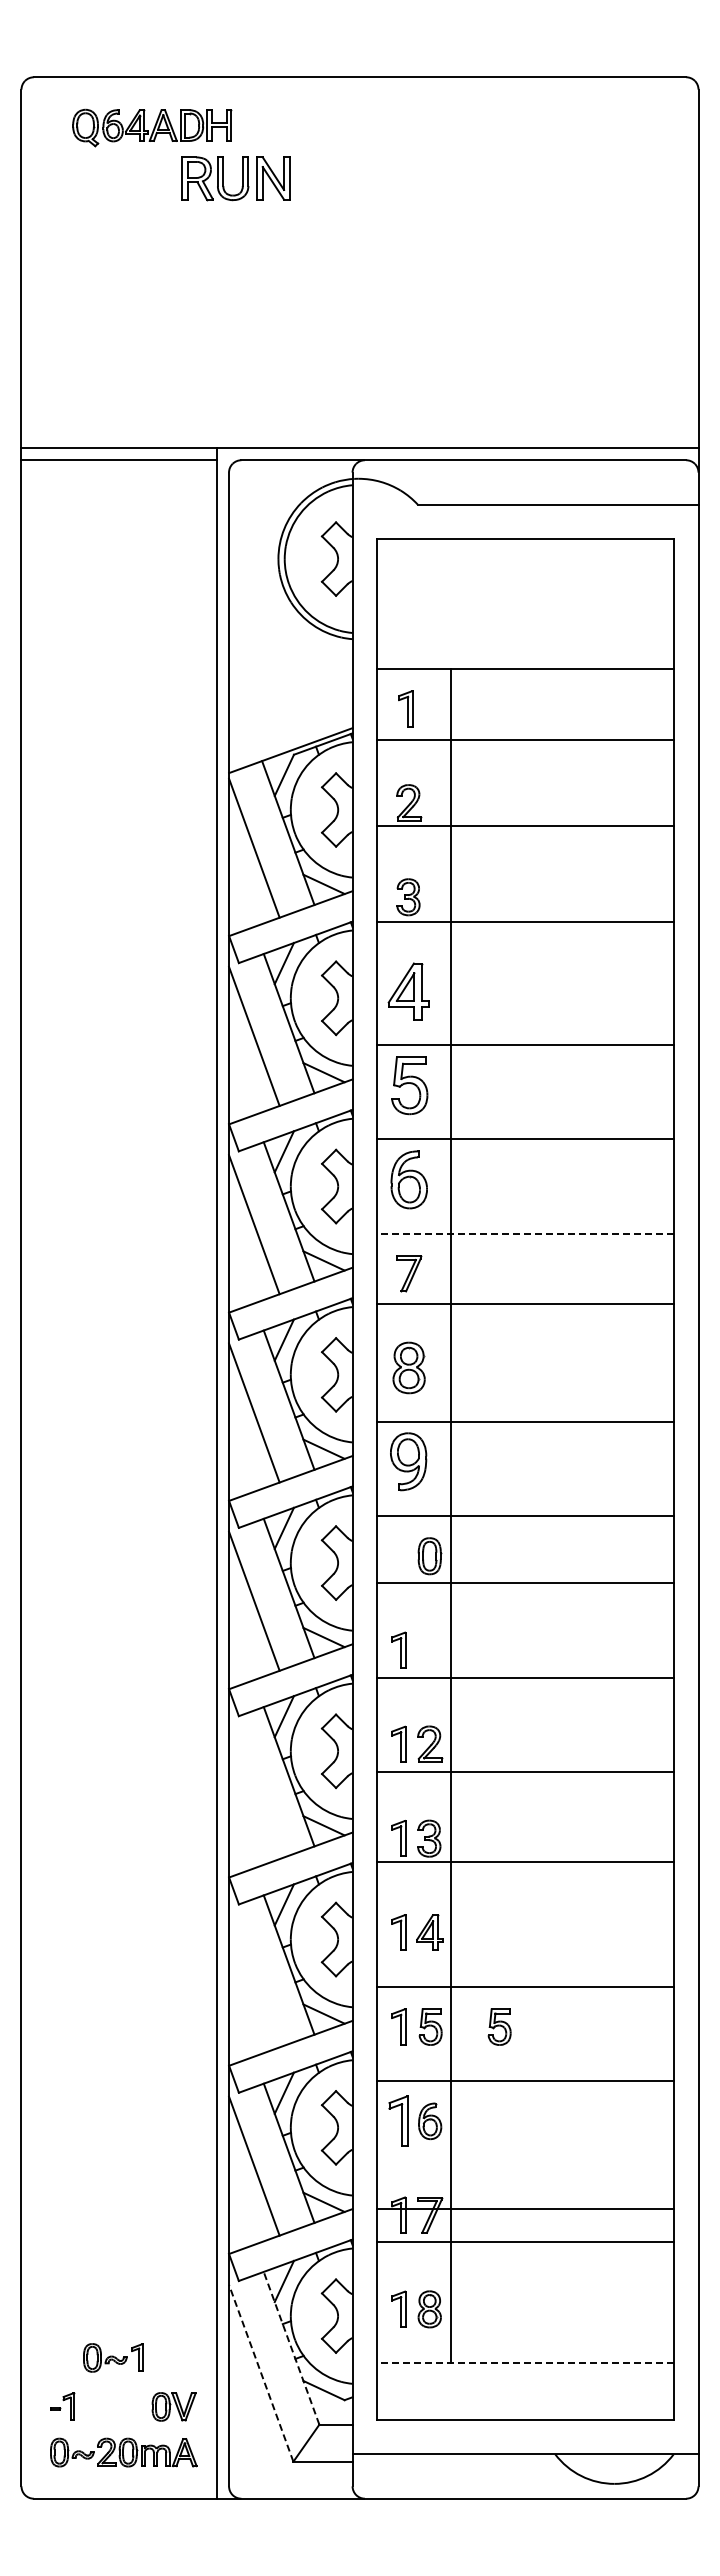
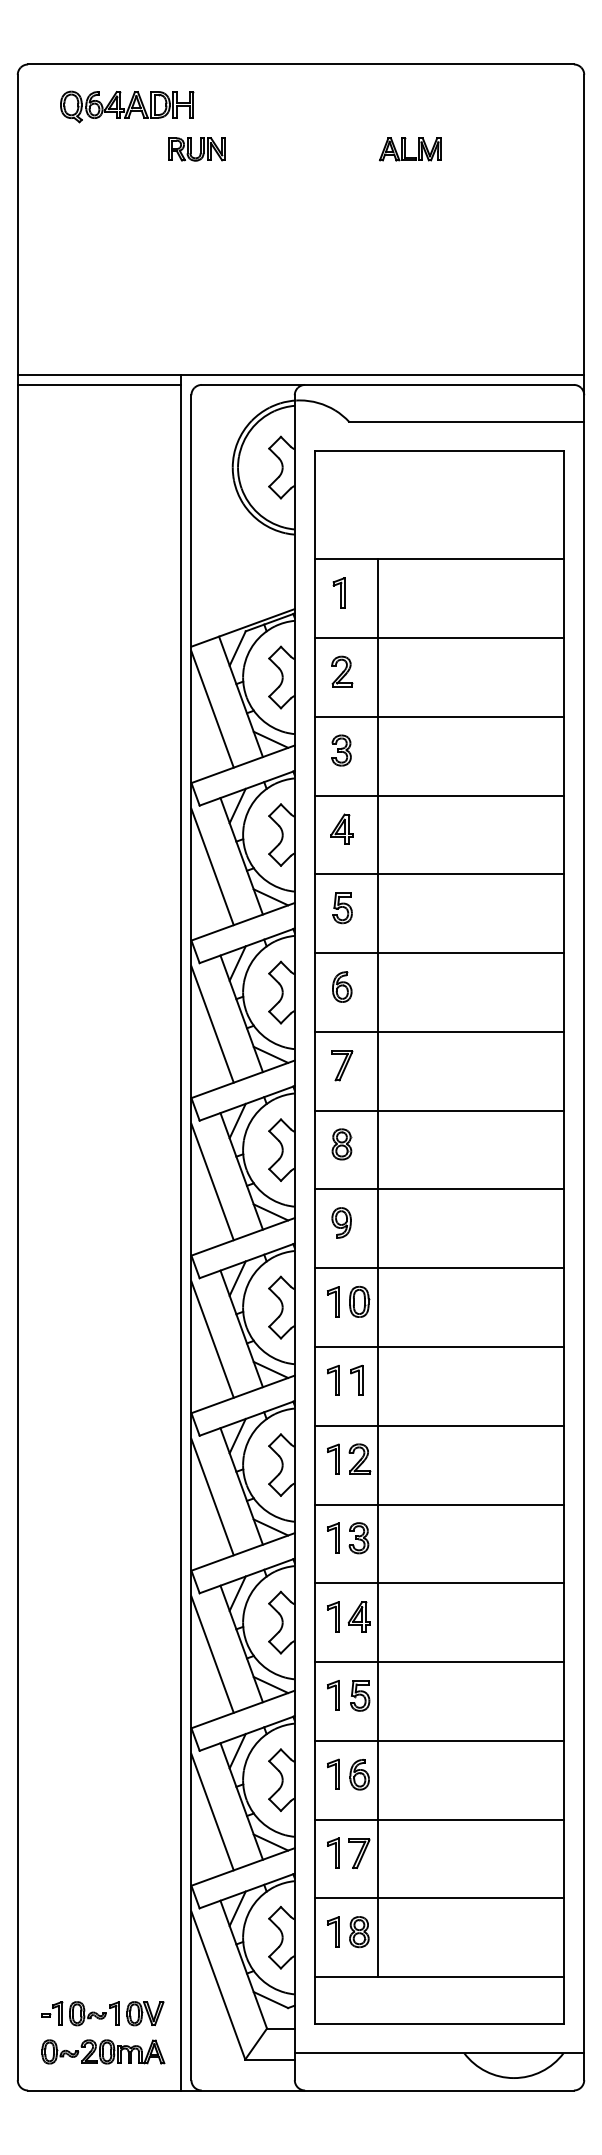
part: (235, 178) -> (196, 149), size x0.62
part: (490, 178) -> (410, 149), added
line: (525, 739) -> (439, 637), moved
line: (525, 825) -> (439, 716), moved
line: (525, 922) -> (439, 795), moved
part: (408, 990) -> (341, 828), size x0.62
part: (409, 1085) -> (342, 908), size x0.62
part: (409, 1179) -> (342, 986), size x0.62
line: (525, 1233) -> (439, 1031), dashed -> solid
line: (525, 1303) -> (439, 1110), moved
part: (408, 1367) -> (341, 1144), size x0.71
part: (408, 1461) -> (341, 1222), size x0.62
part: (398, 1555) -> (333, 1301), added
line: (525, 1583) -> (439, 1347), moved
part: (426, 1649) -> (356, 1379), added
line: (525, 1678) -> (439, 1425), moved
line: (525, 1772) -> (439, 1504), moved
line: (254, 1789) -> (212, 1497), added
line: (525, 1862) -> (439, 1583), moved
line: (254, 1977) -> (212, 1654), added
part: (499, 2026) -> (417, 1695), removed
part: (398, 2120) -> (333, 1774), size x0.71
line: (525, 2208) -> (439, 1819), moved
line: (525, 2242) -> (439, 1898), moved
line: (291, 2347) -> (243, 1963), dashed -> solid
part: (113, 2357) -> (94, 2013), moved
line: (525, 2363) -> (439, 1977), dashed -> solid
line: (261, 2372) -> (218, 1984), dashed -> solid

